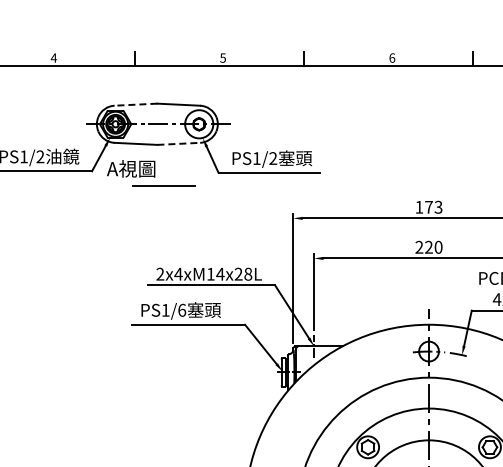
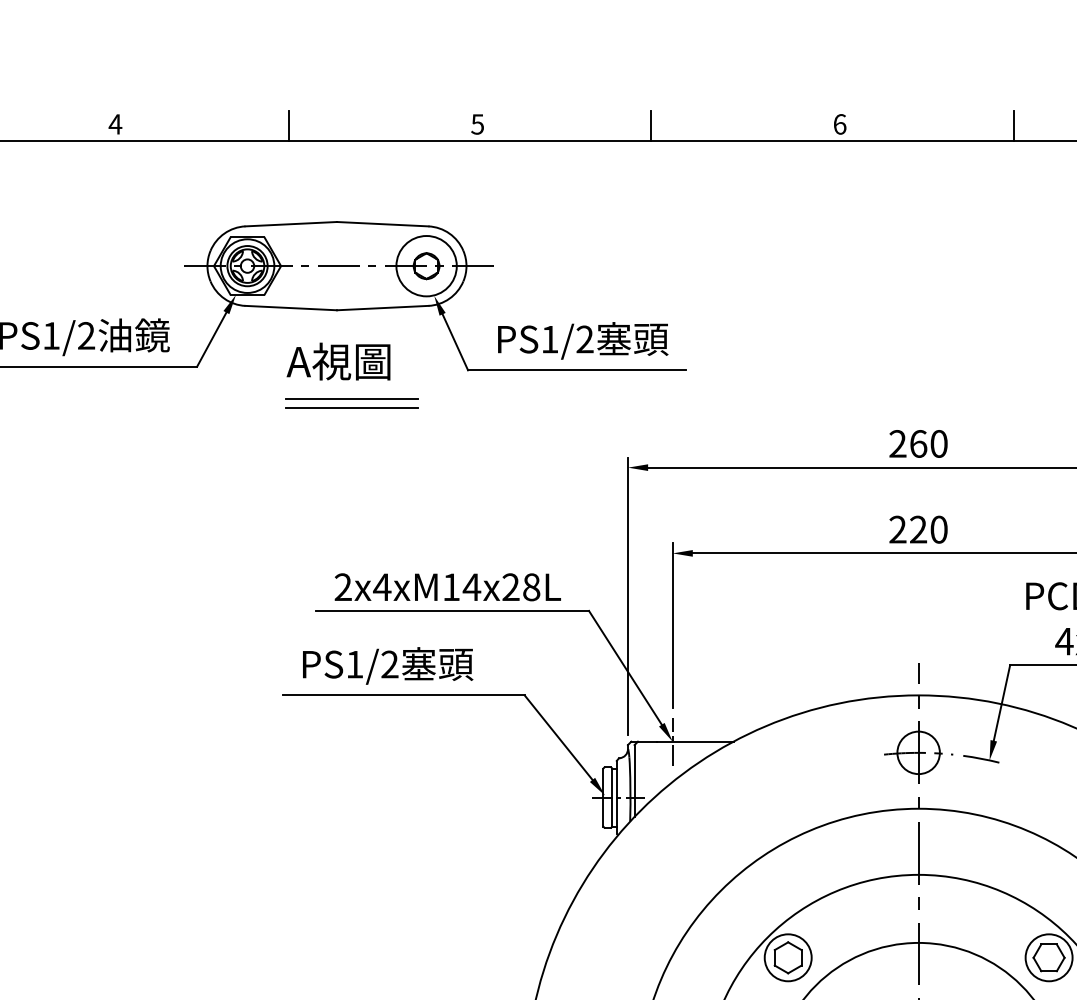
line: (135, 104) -> (290, 223), dashed -> solid
line: (179, 143) -> (384, 307), dashed -> solid
text: (131, 168) -> (339, 360), moved
line: (164, 190) -> (352, 407), added
text: (428, 206) -> (917, 442), 173 -> 260
text: (182, 309) -> (390, 662), PS1/6 -> PS1/2

